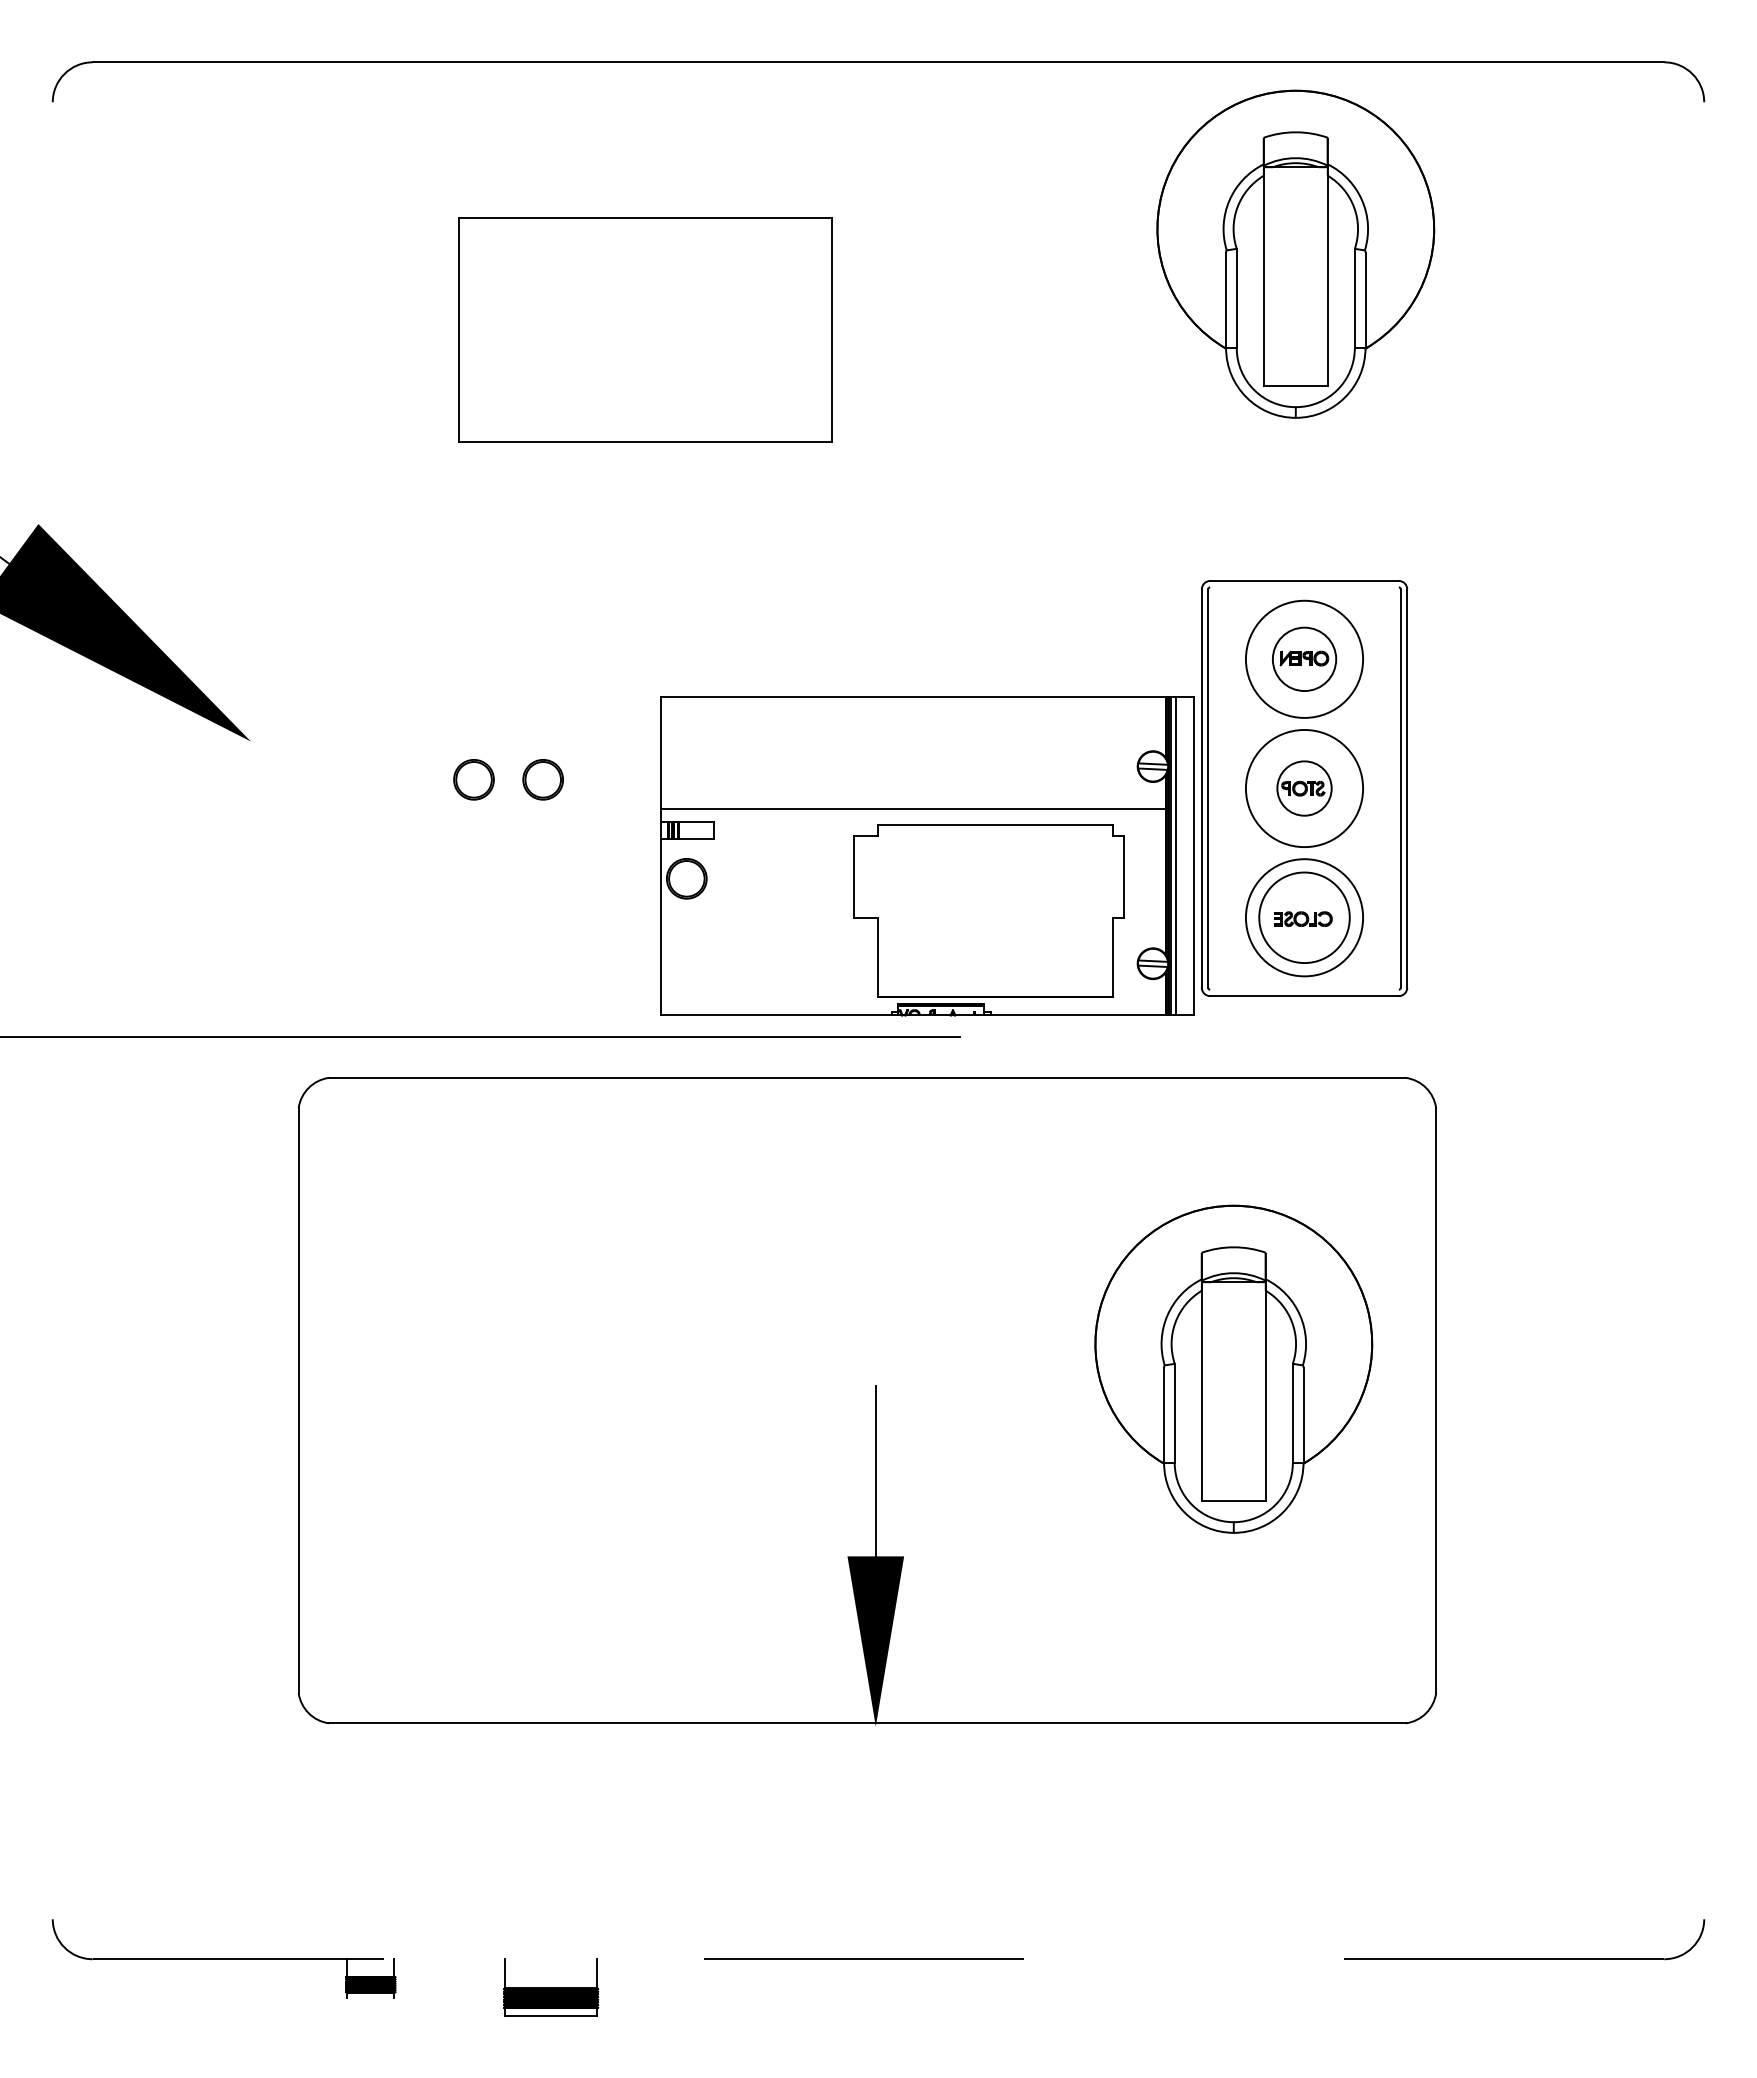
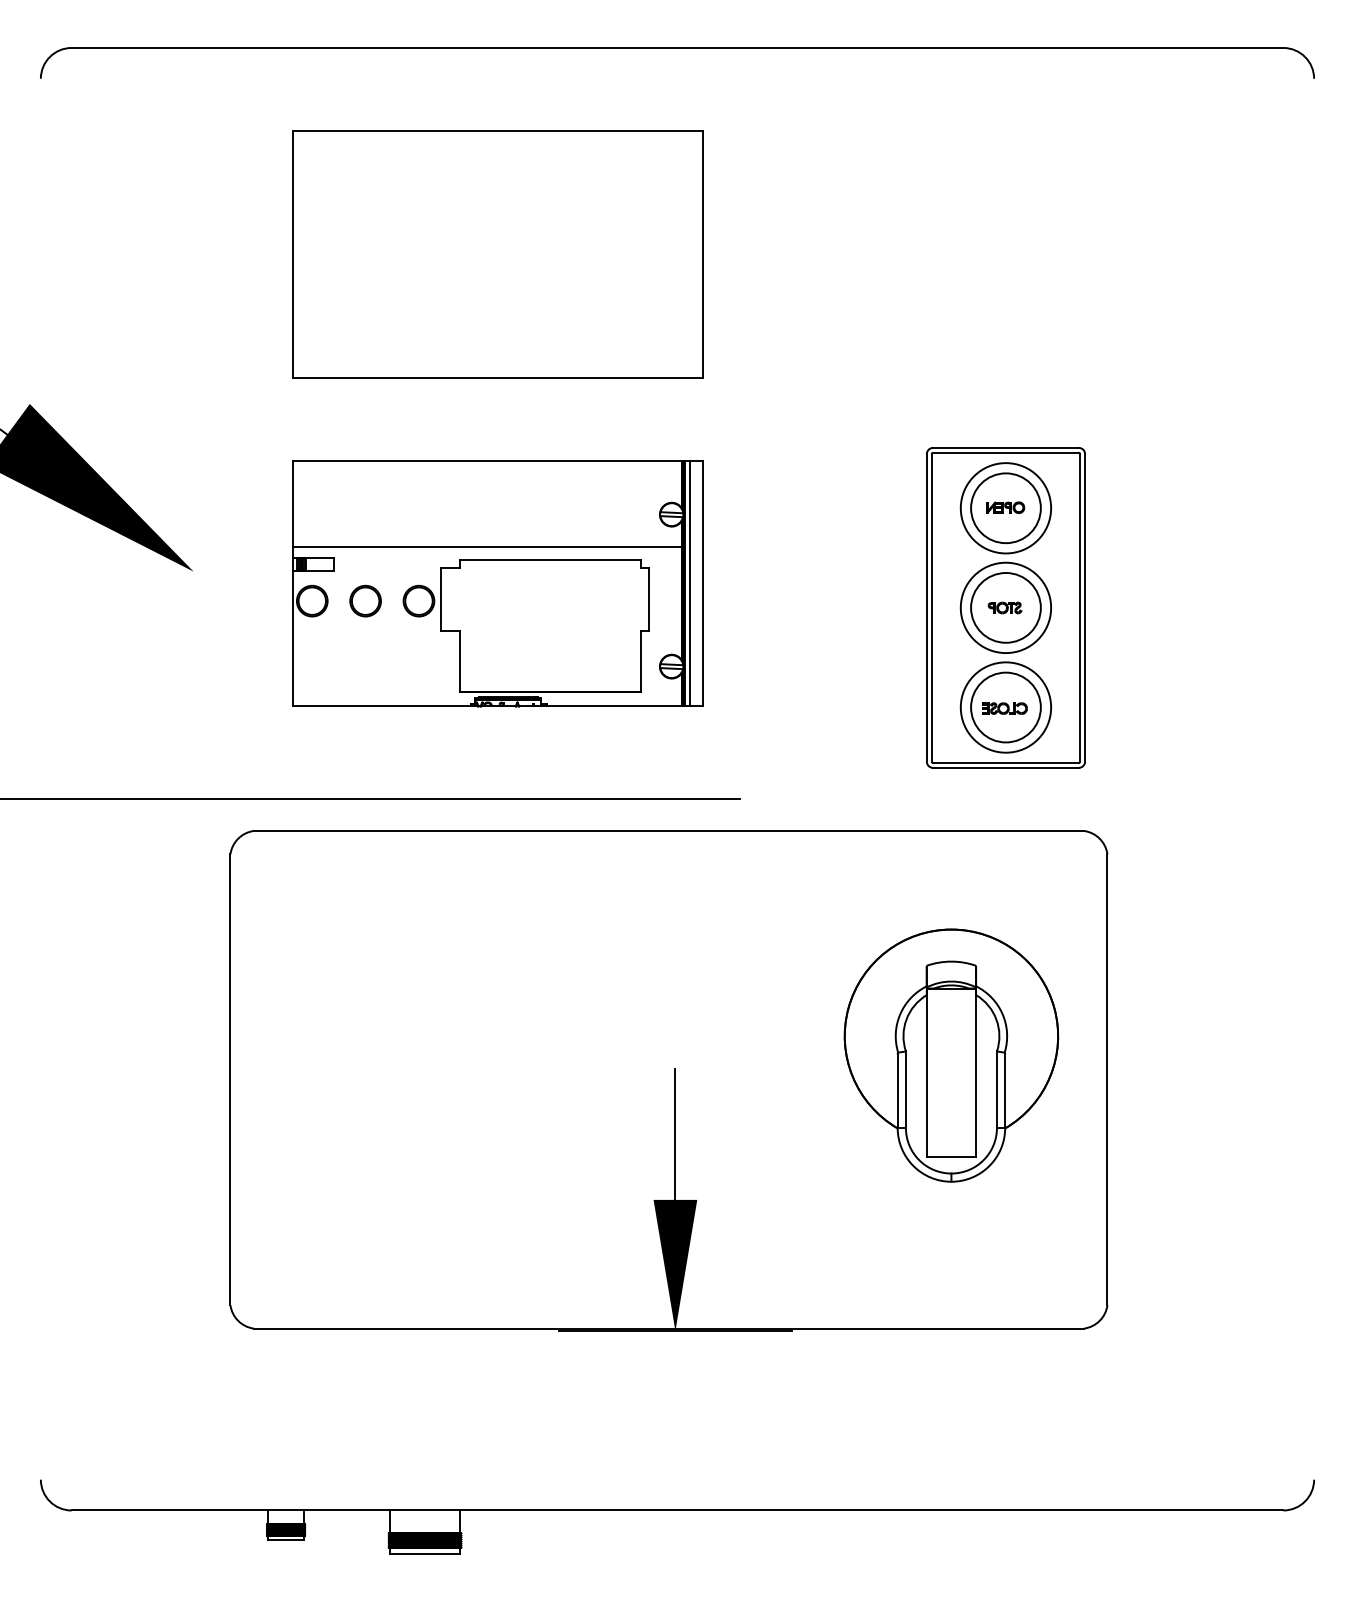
part: (1295, 253) -> (999, 195), removed
part: (645, 329) -> (497, 253), size x1.43
line: (1304, 587) -> (1005, 452), added
circle: (1304, 659) -> (1005, 508), size x1.43
circle: (1304, 788) -> (1005, 607), size x1.67
part: (927, 856) -> (497, 583), moved
line: (1304, 989) -> (1005, 762), added
line: (875, 1726) -> (675, 1331), added
line: (878, 1959) -> (677, 1510), dashed -> solid
line: (370, 1997) -> (285, 1540), added

